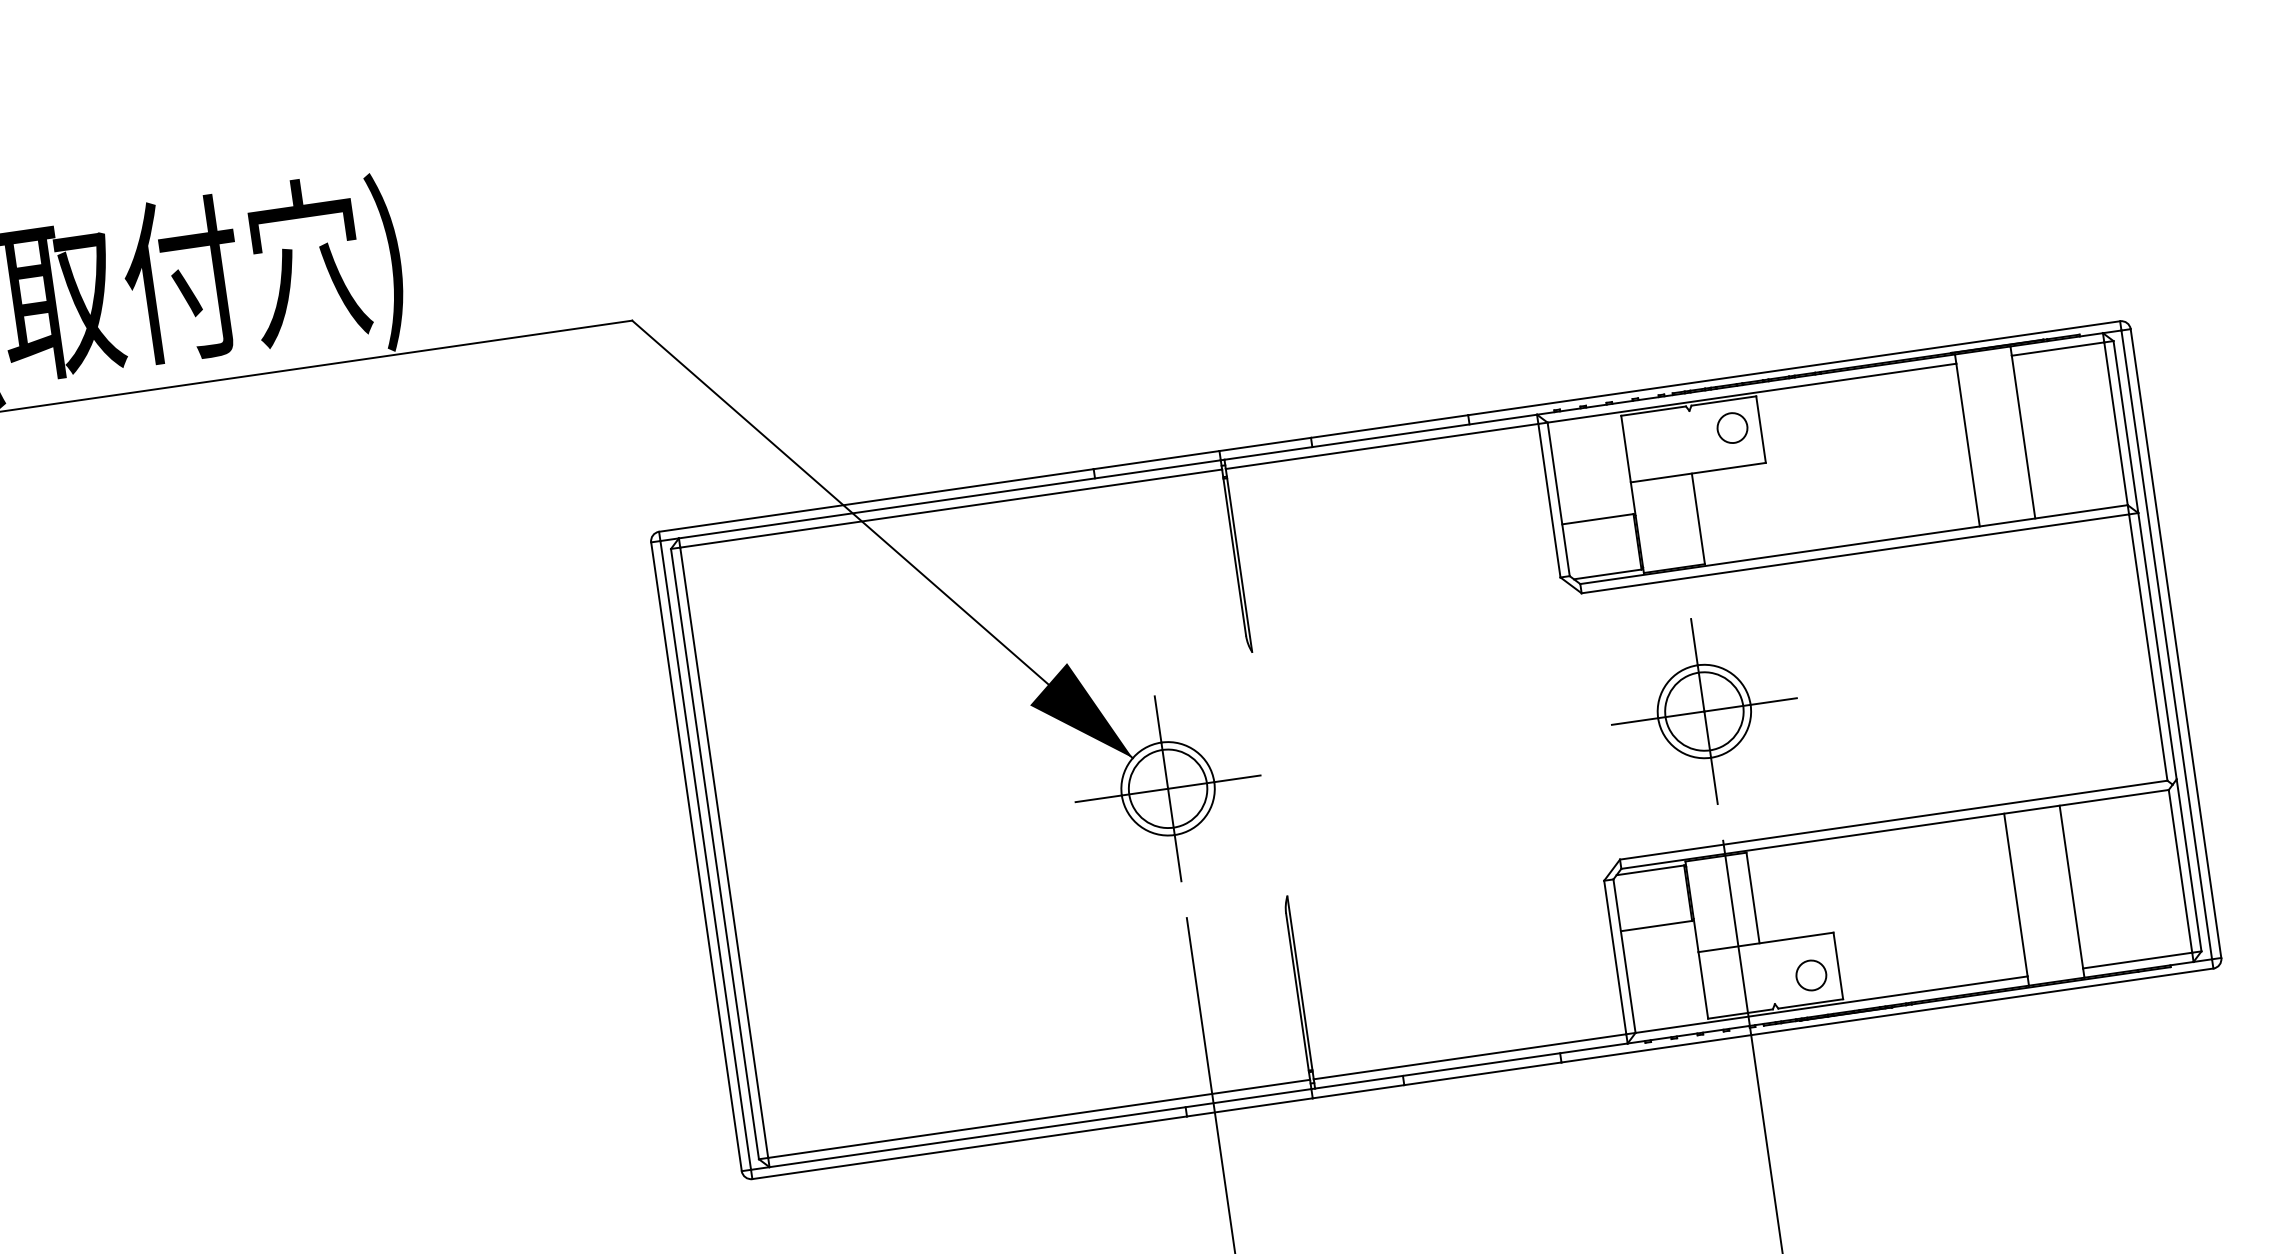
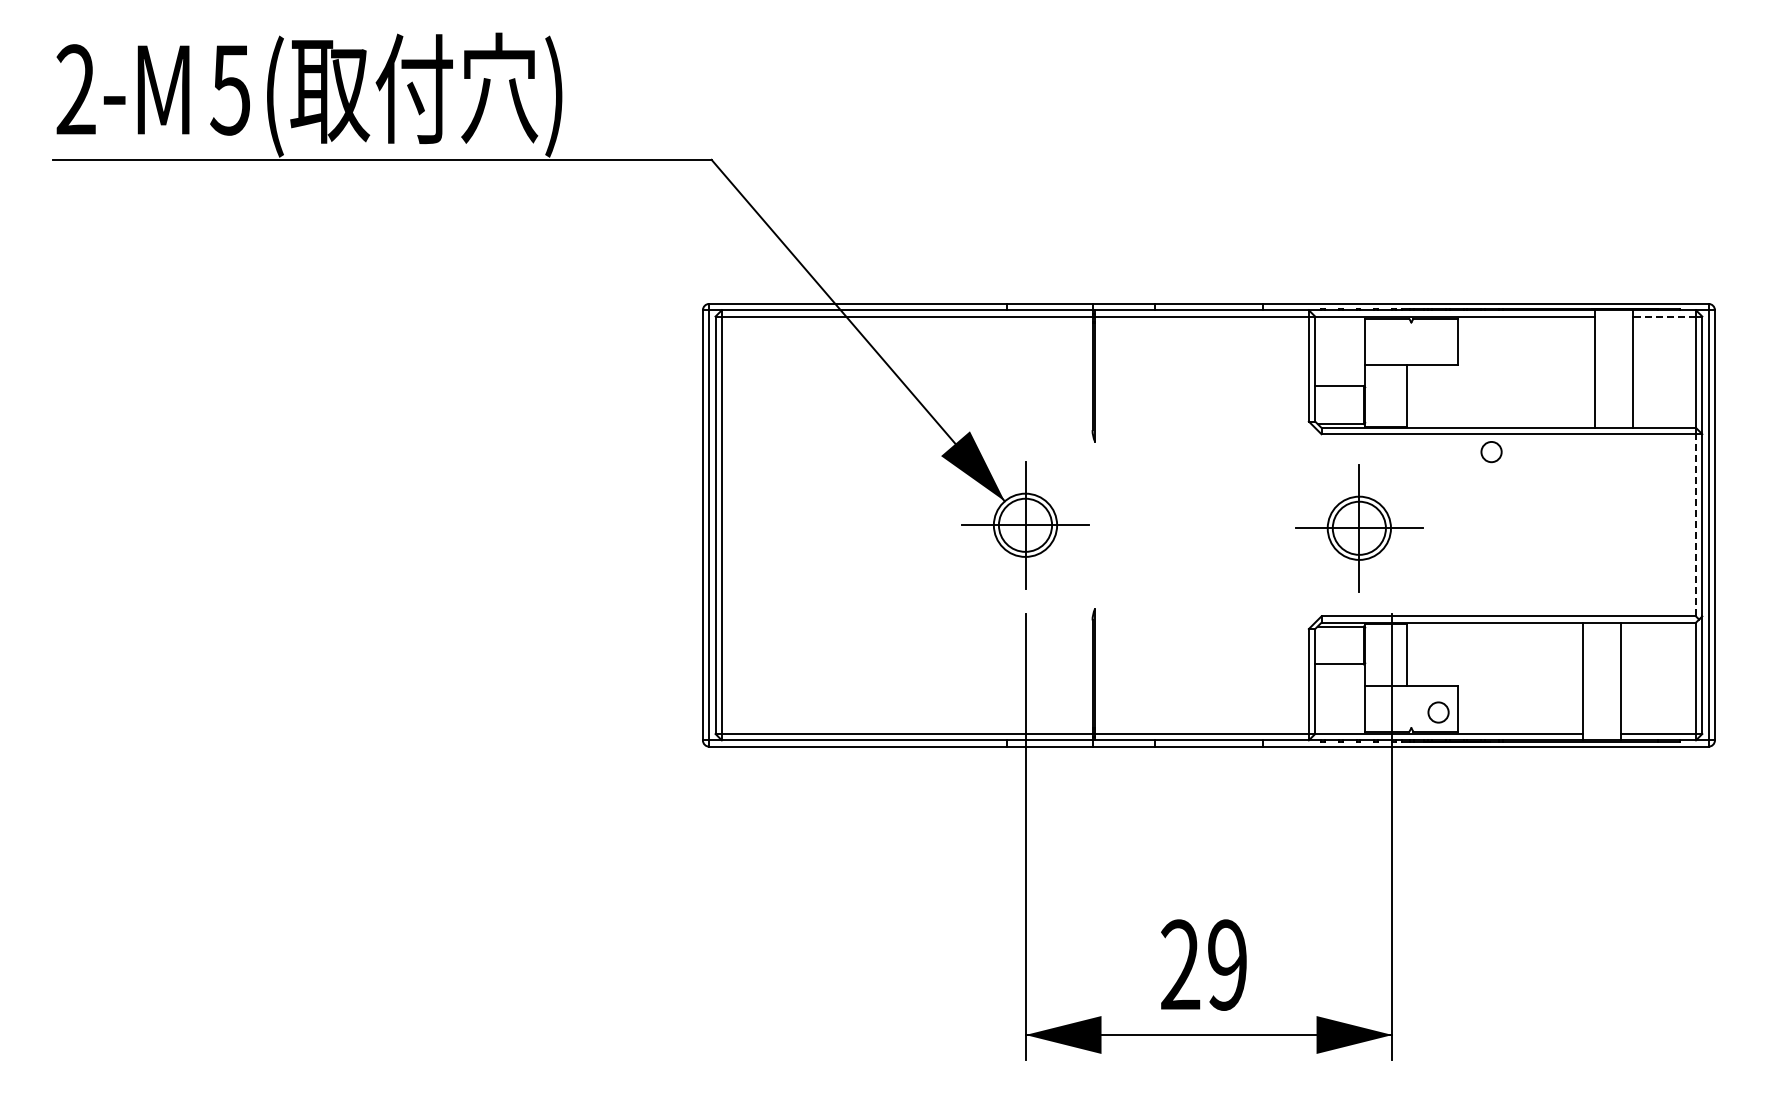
line: (2058, 348) -> (1664, 316), solid -> dashed
circle: (1732, 428) -> (1491, 452), moved
line: (2147, 646) -> (1695, 524), solid -> dashed
part: (1704, 711) -> (1359, 528), moved

